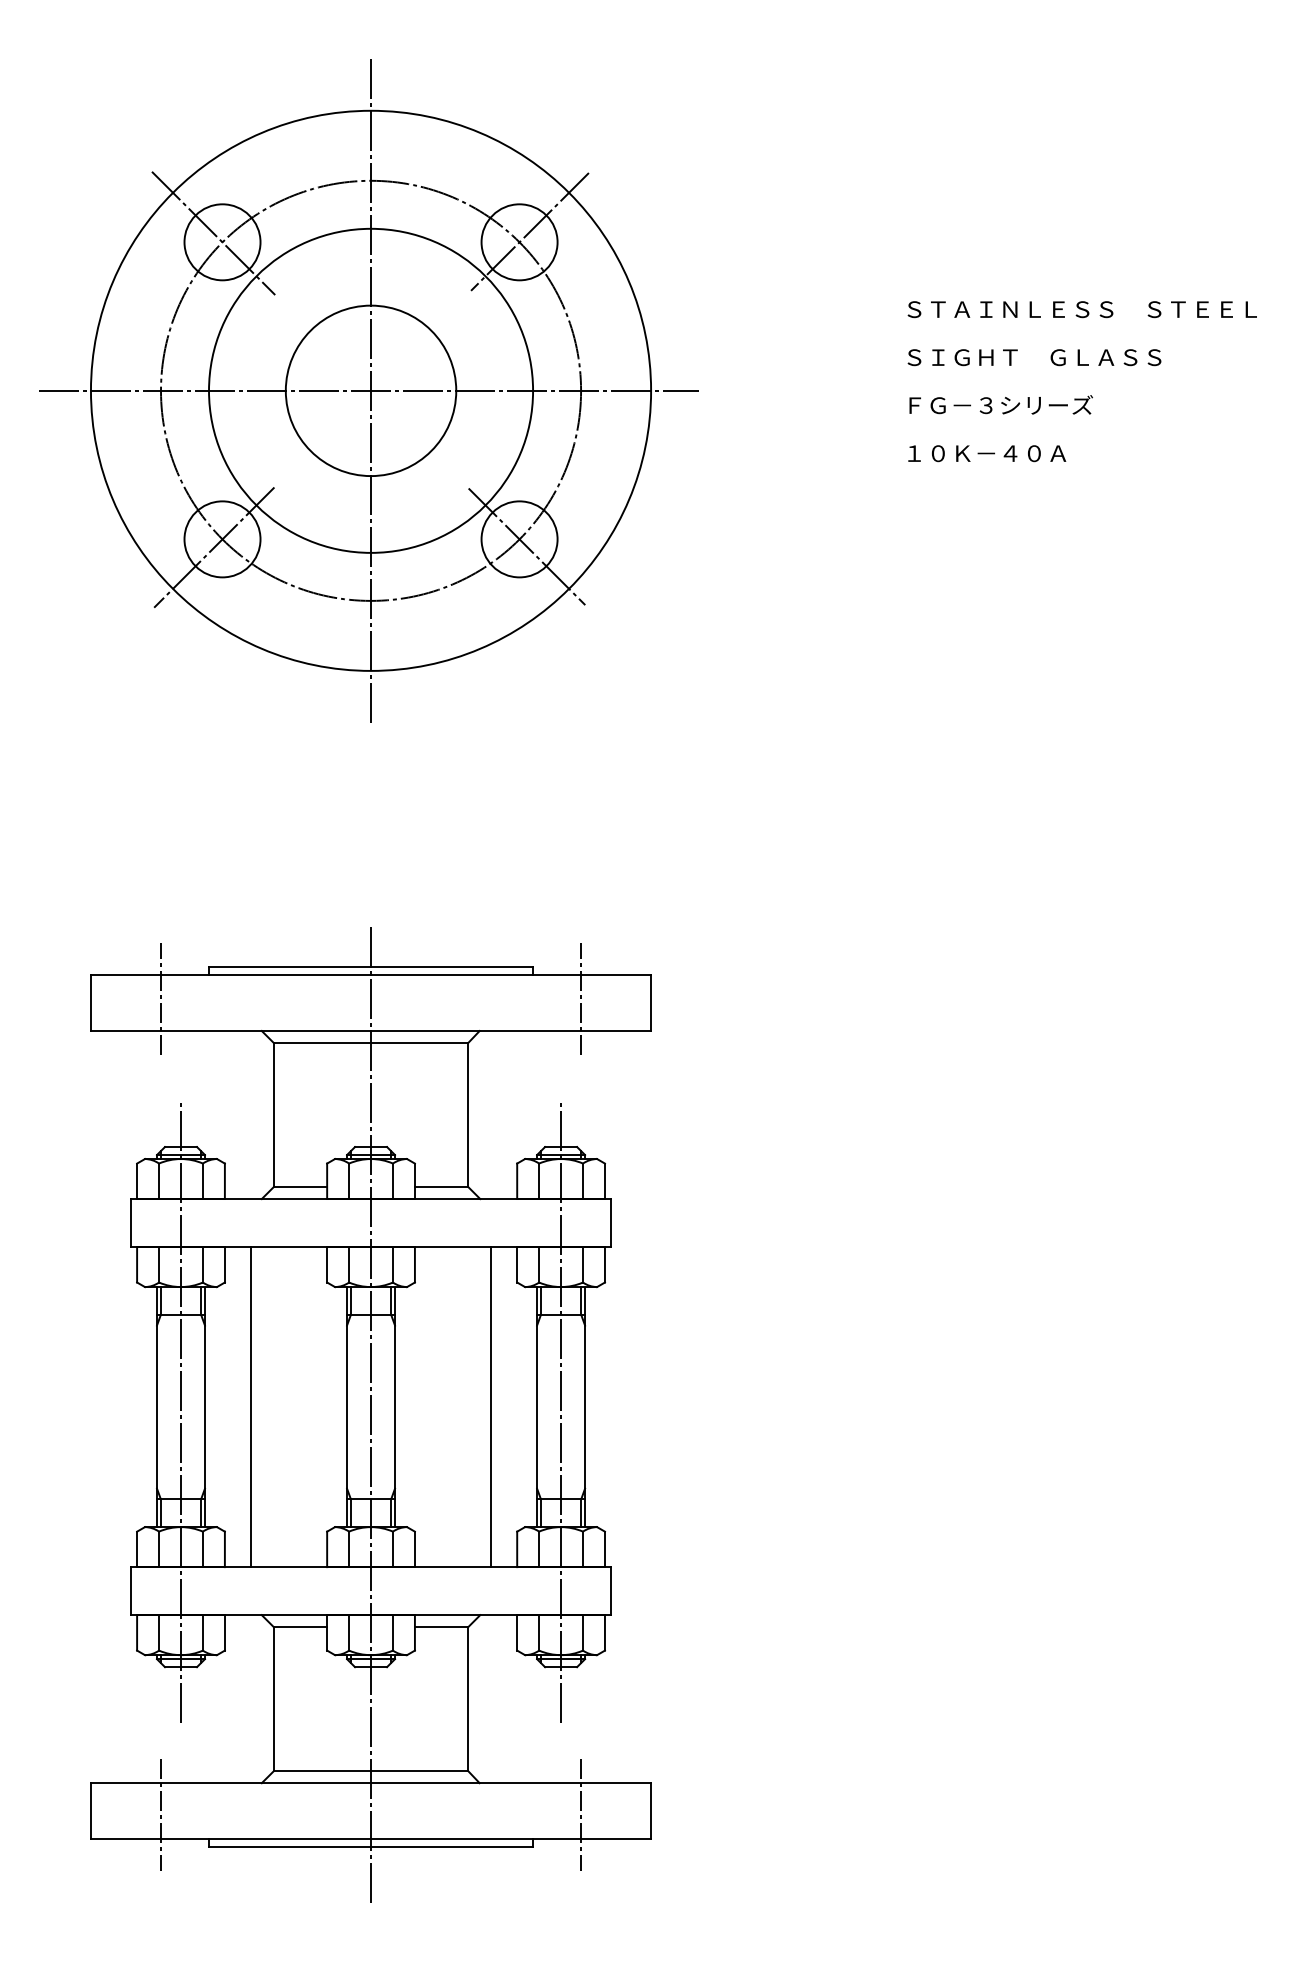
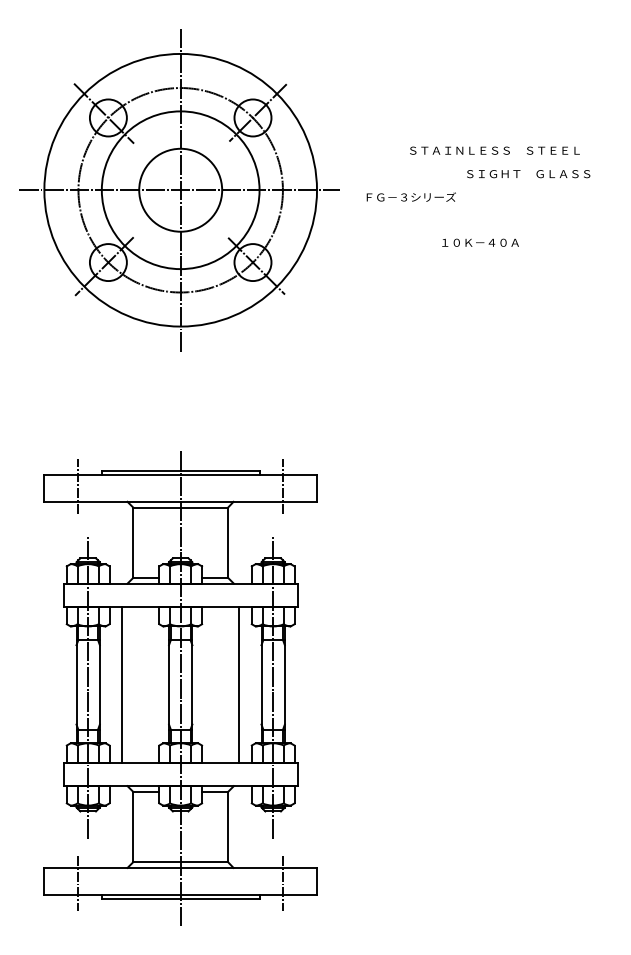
text: (1081, 309) -> (494, 150), moved
text: (1034, 358) -> (528, 174), moved
text: (999, 403) -> (410, 196), moved
text: (987, 452) -> (480, 242), moved

